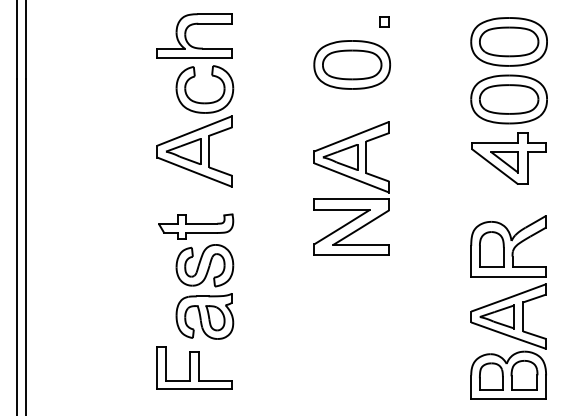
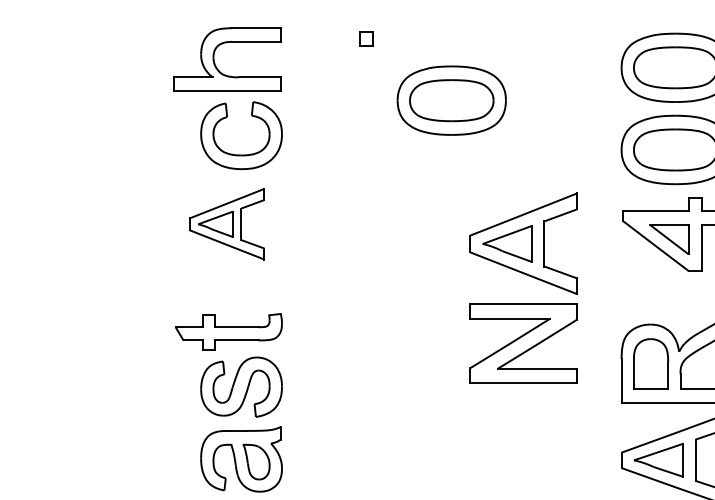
part: (384, 21) -> (366, 38), moved
part: (194, 151) -> (226, 224), size x0.7
part: (355, 180) -> (529, 276), moved

